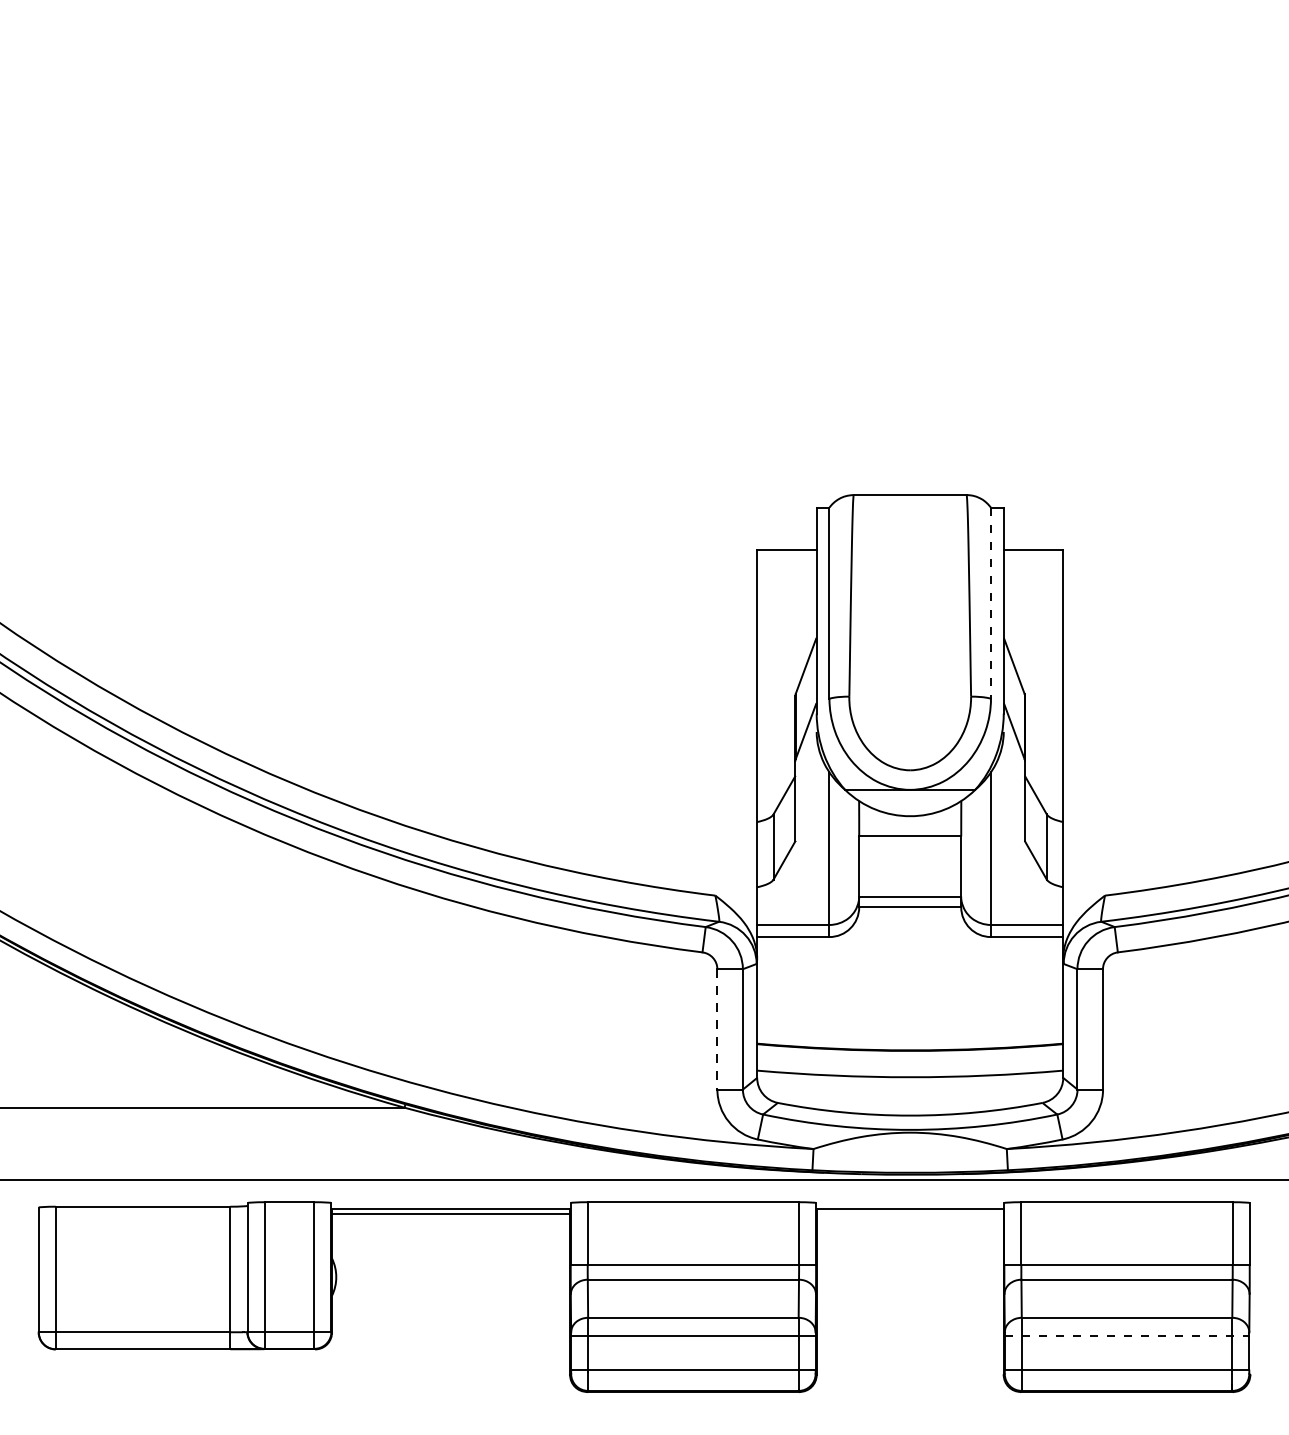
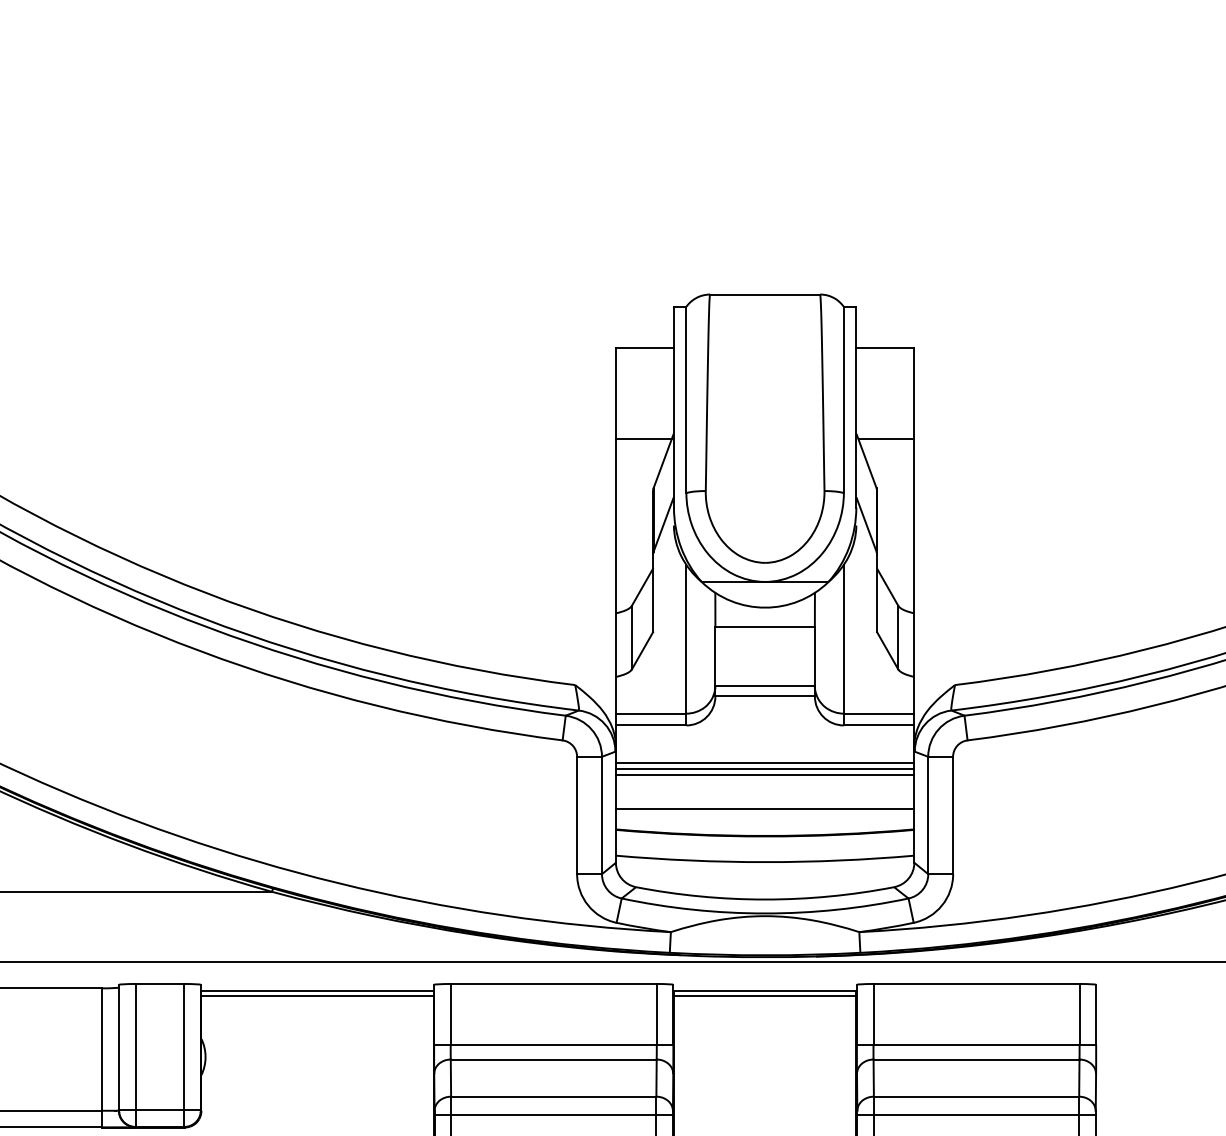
line: (991, 603) -> (844, 400), dashed -> solid
line: (785, 643) -> (643, 439), added
line: (1034, 643) -> (886, 439), added
line: (910, 975) -> (765, 762), added
line: (910, 982) -> (765, 769), added
line: (910, 987) -> (765, 774), added
line: (910, 1022) -> (765, 808), added
line: (717, 1029) -> (577, 815), dashed -> solid
line: (909, 1214) -> (764, 995), added
line: (1127, 1336) -> (976, 1114), dashed -> solid

